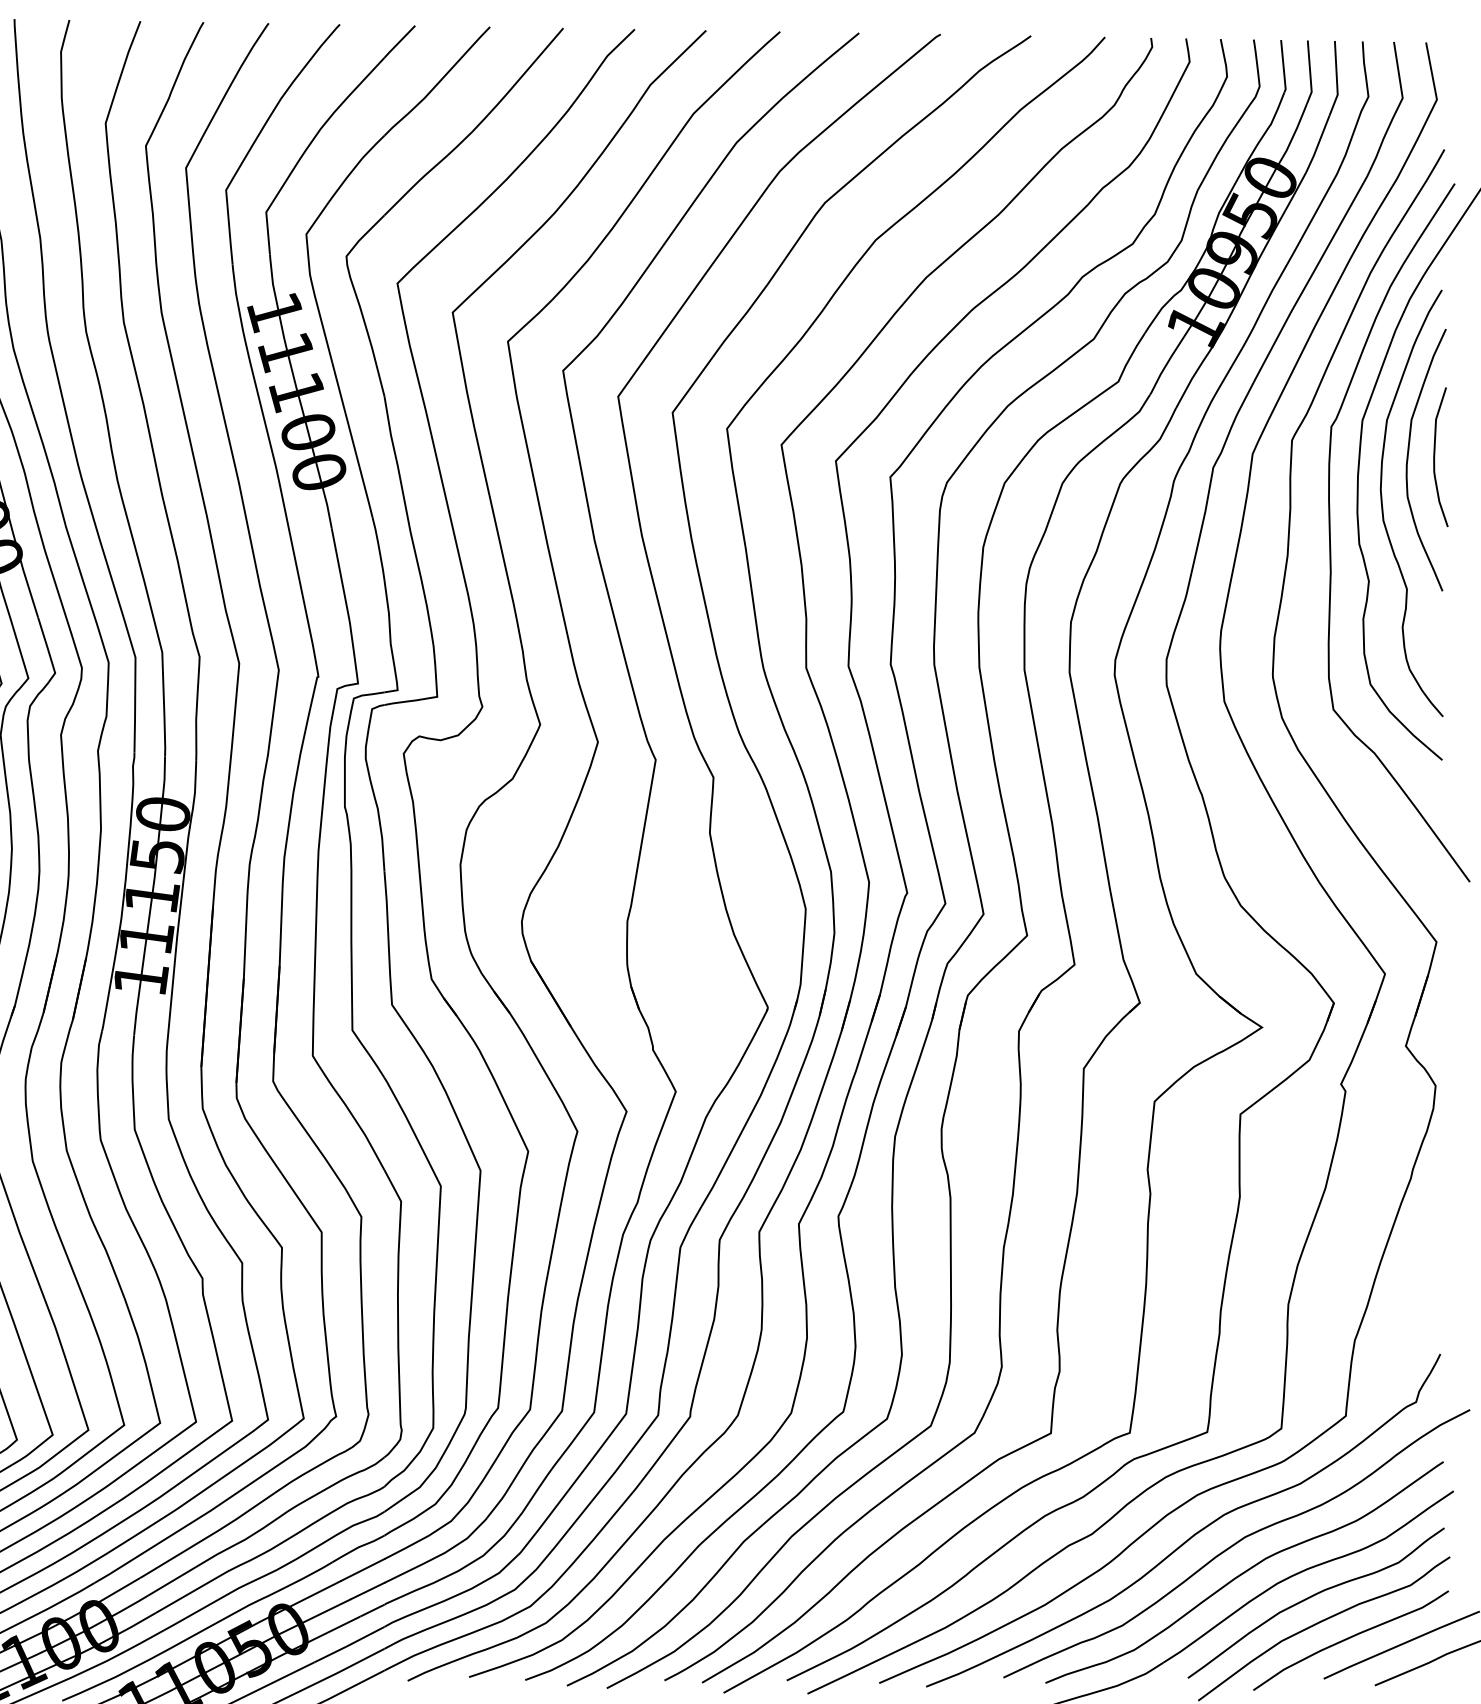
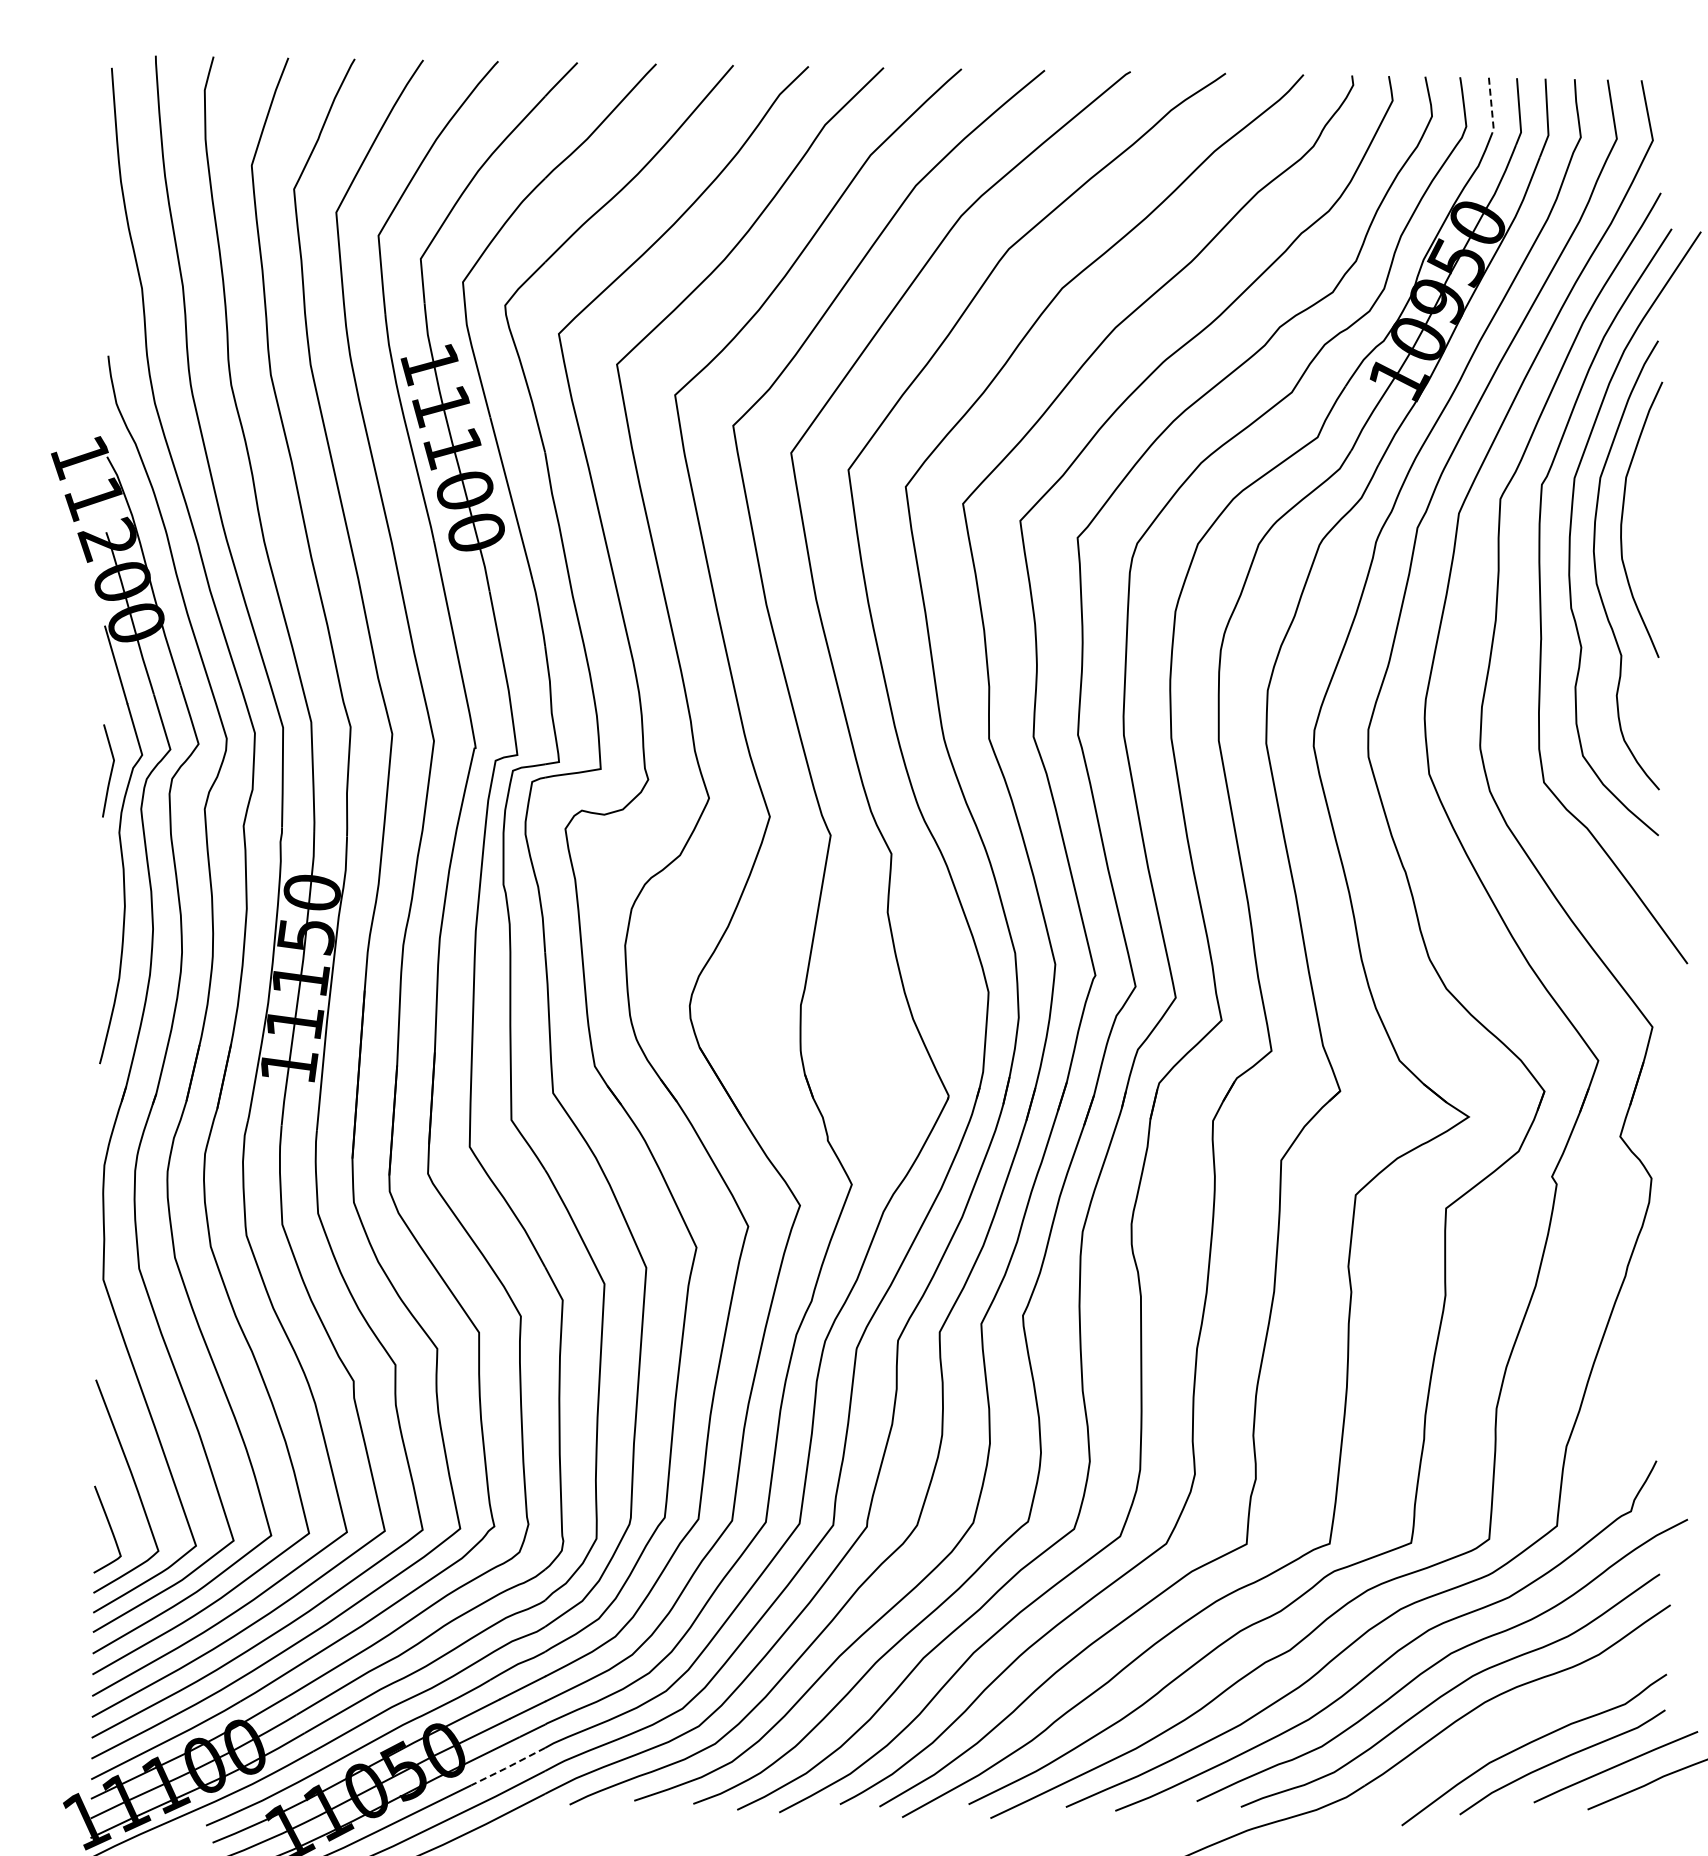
line: (1283, 67) -> (1491, 106), solid -> dashed
curve: (1435, 454) -> (1651, 513), removed
curve: (1313, 1597) -> (1522, 1716), removed
line: (348, 1645) -> (507, 1767), solid -> dashed

